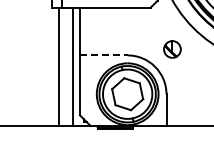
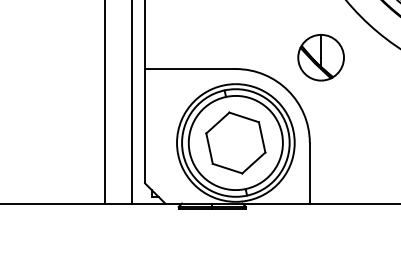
part: (172, 49) -> (321, 57), size x1.43
line: (103, 55) -> (189, 69), dashed -> solid

